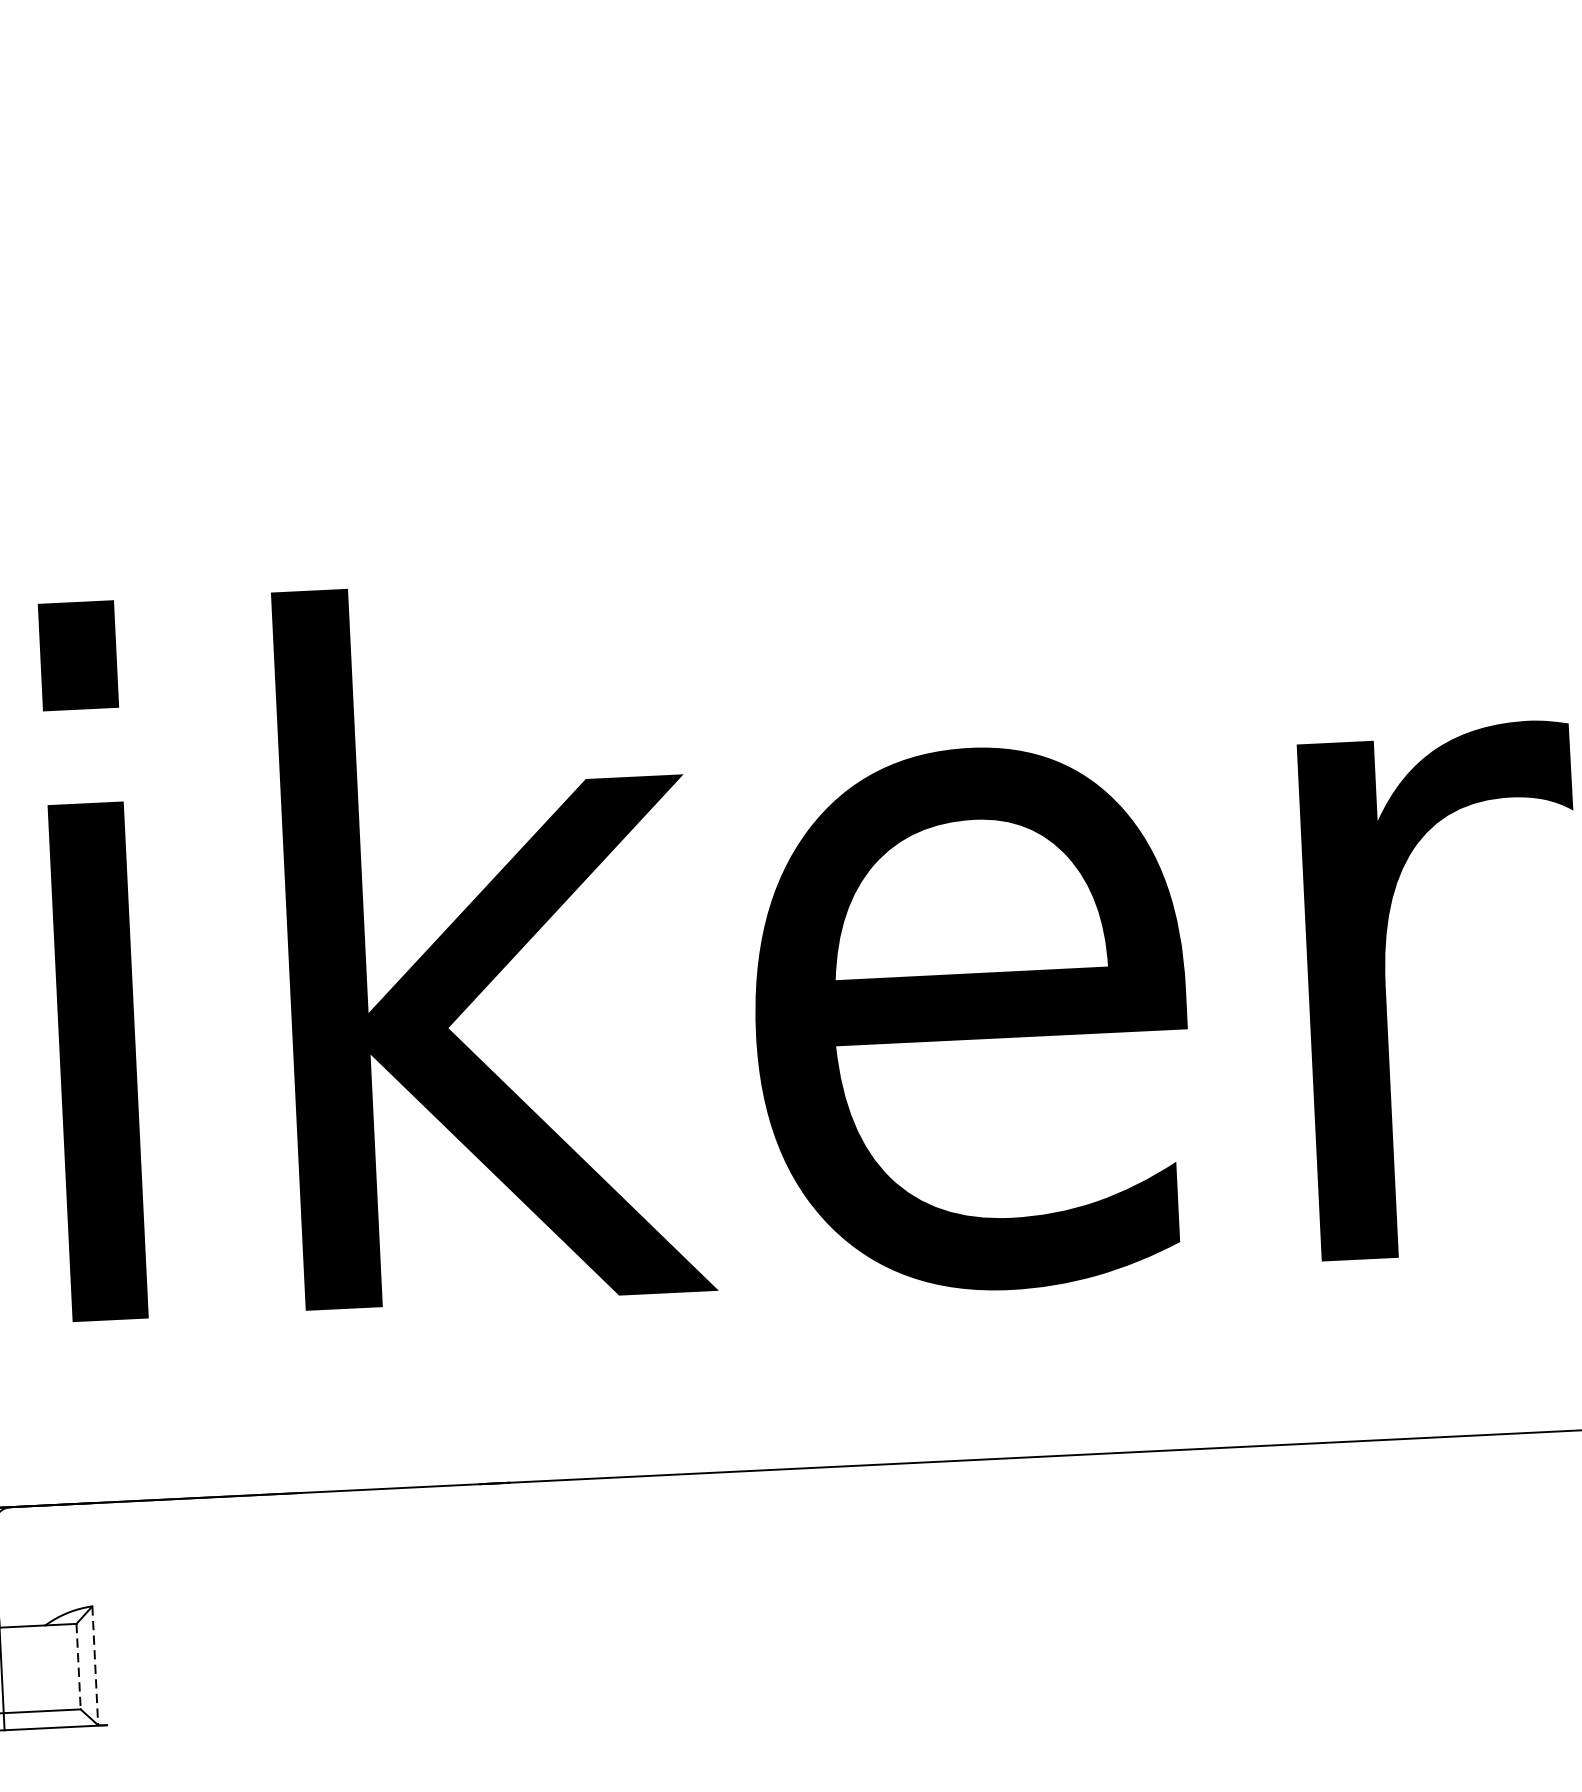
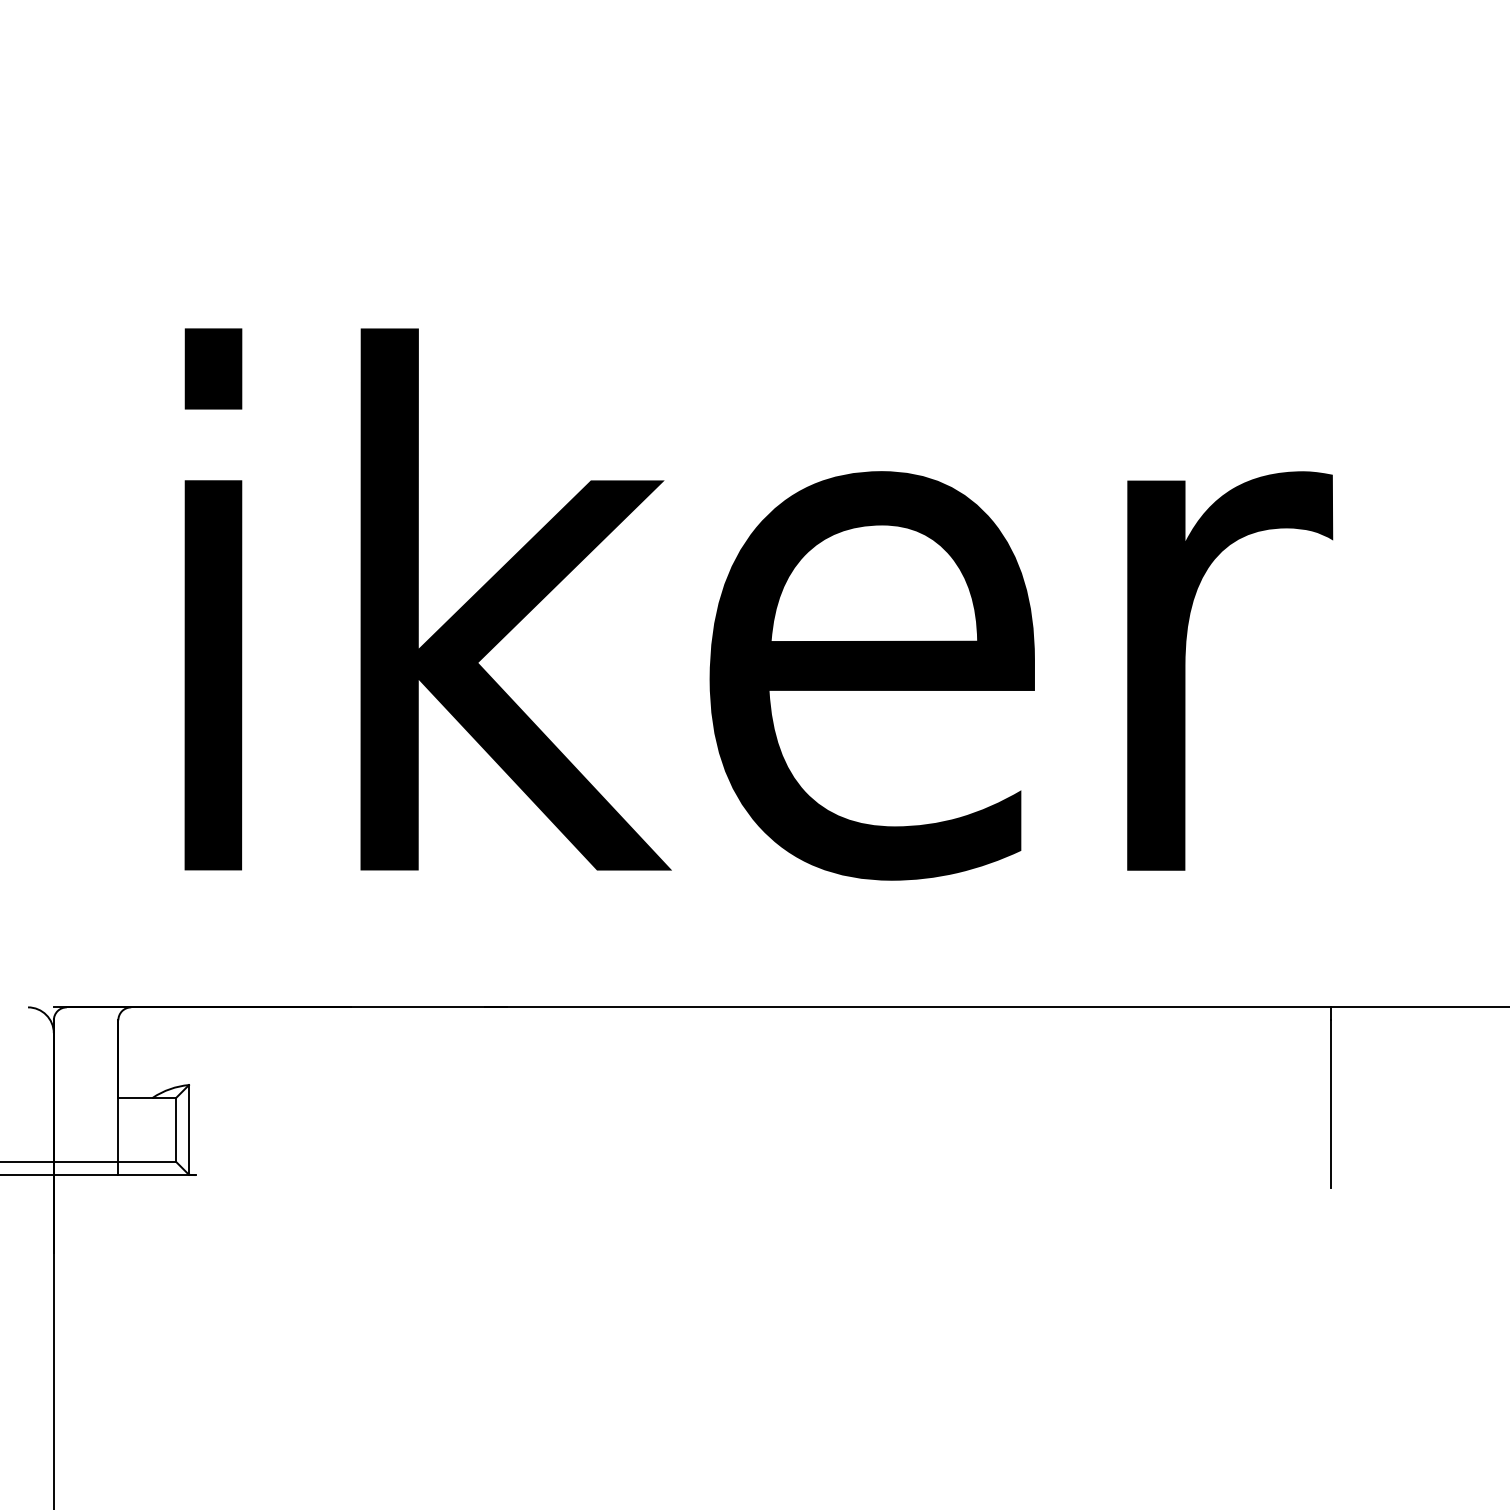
line: (95, 1665) -> (189, 1129), dashed -> solid
line: (78, 1667) -> (176, 1130), dashed -> solid

